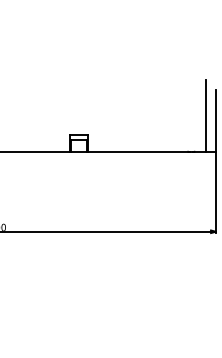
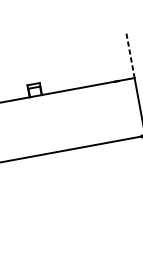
line: (206, 115) -> (123, 53), removed
line: (215, 120) -> (130, 55), solid -> dashed

